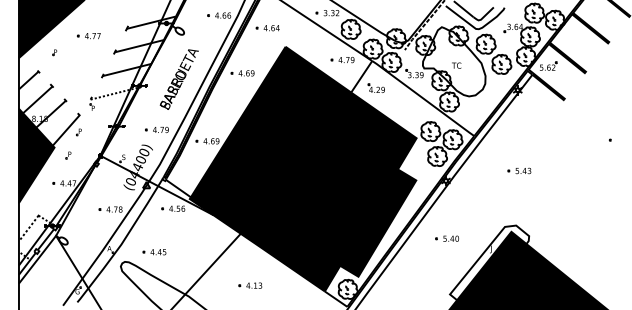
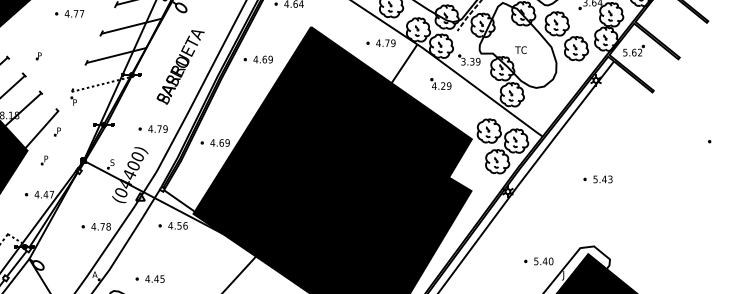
part: (54, 52) -> (38, 56), moved
part: (375, 87) -> (439, 83), moved
part: (446, 238) -> (538, 261), moved

